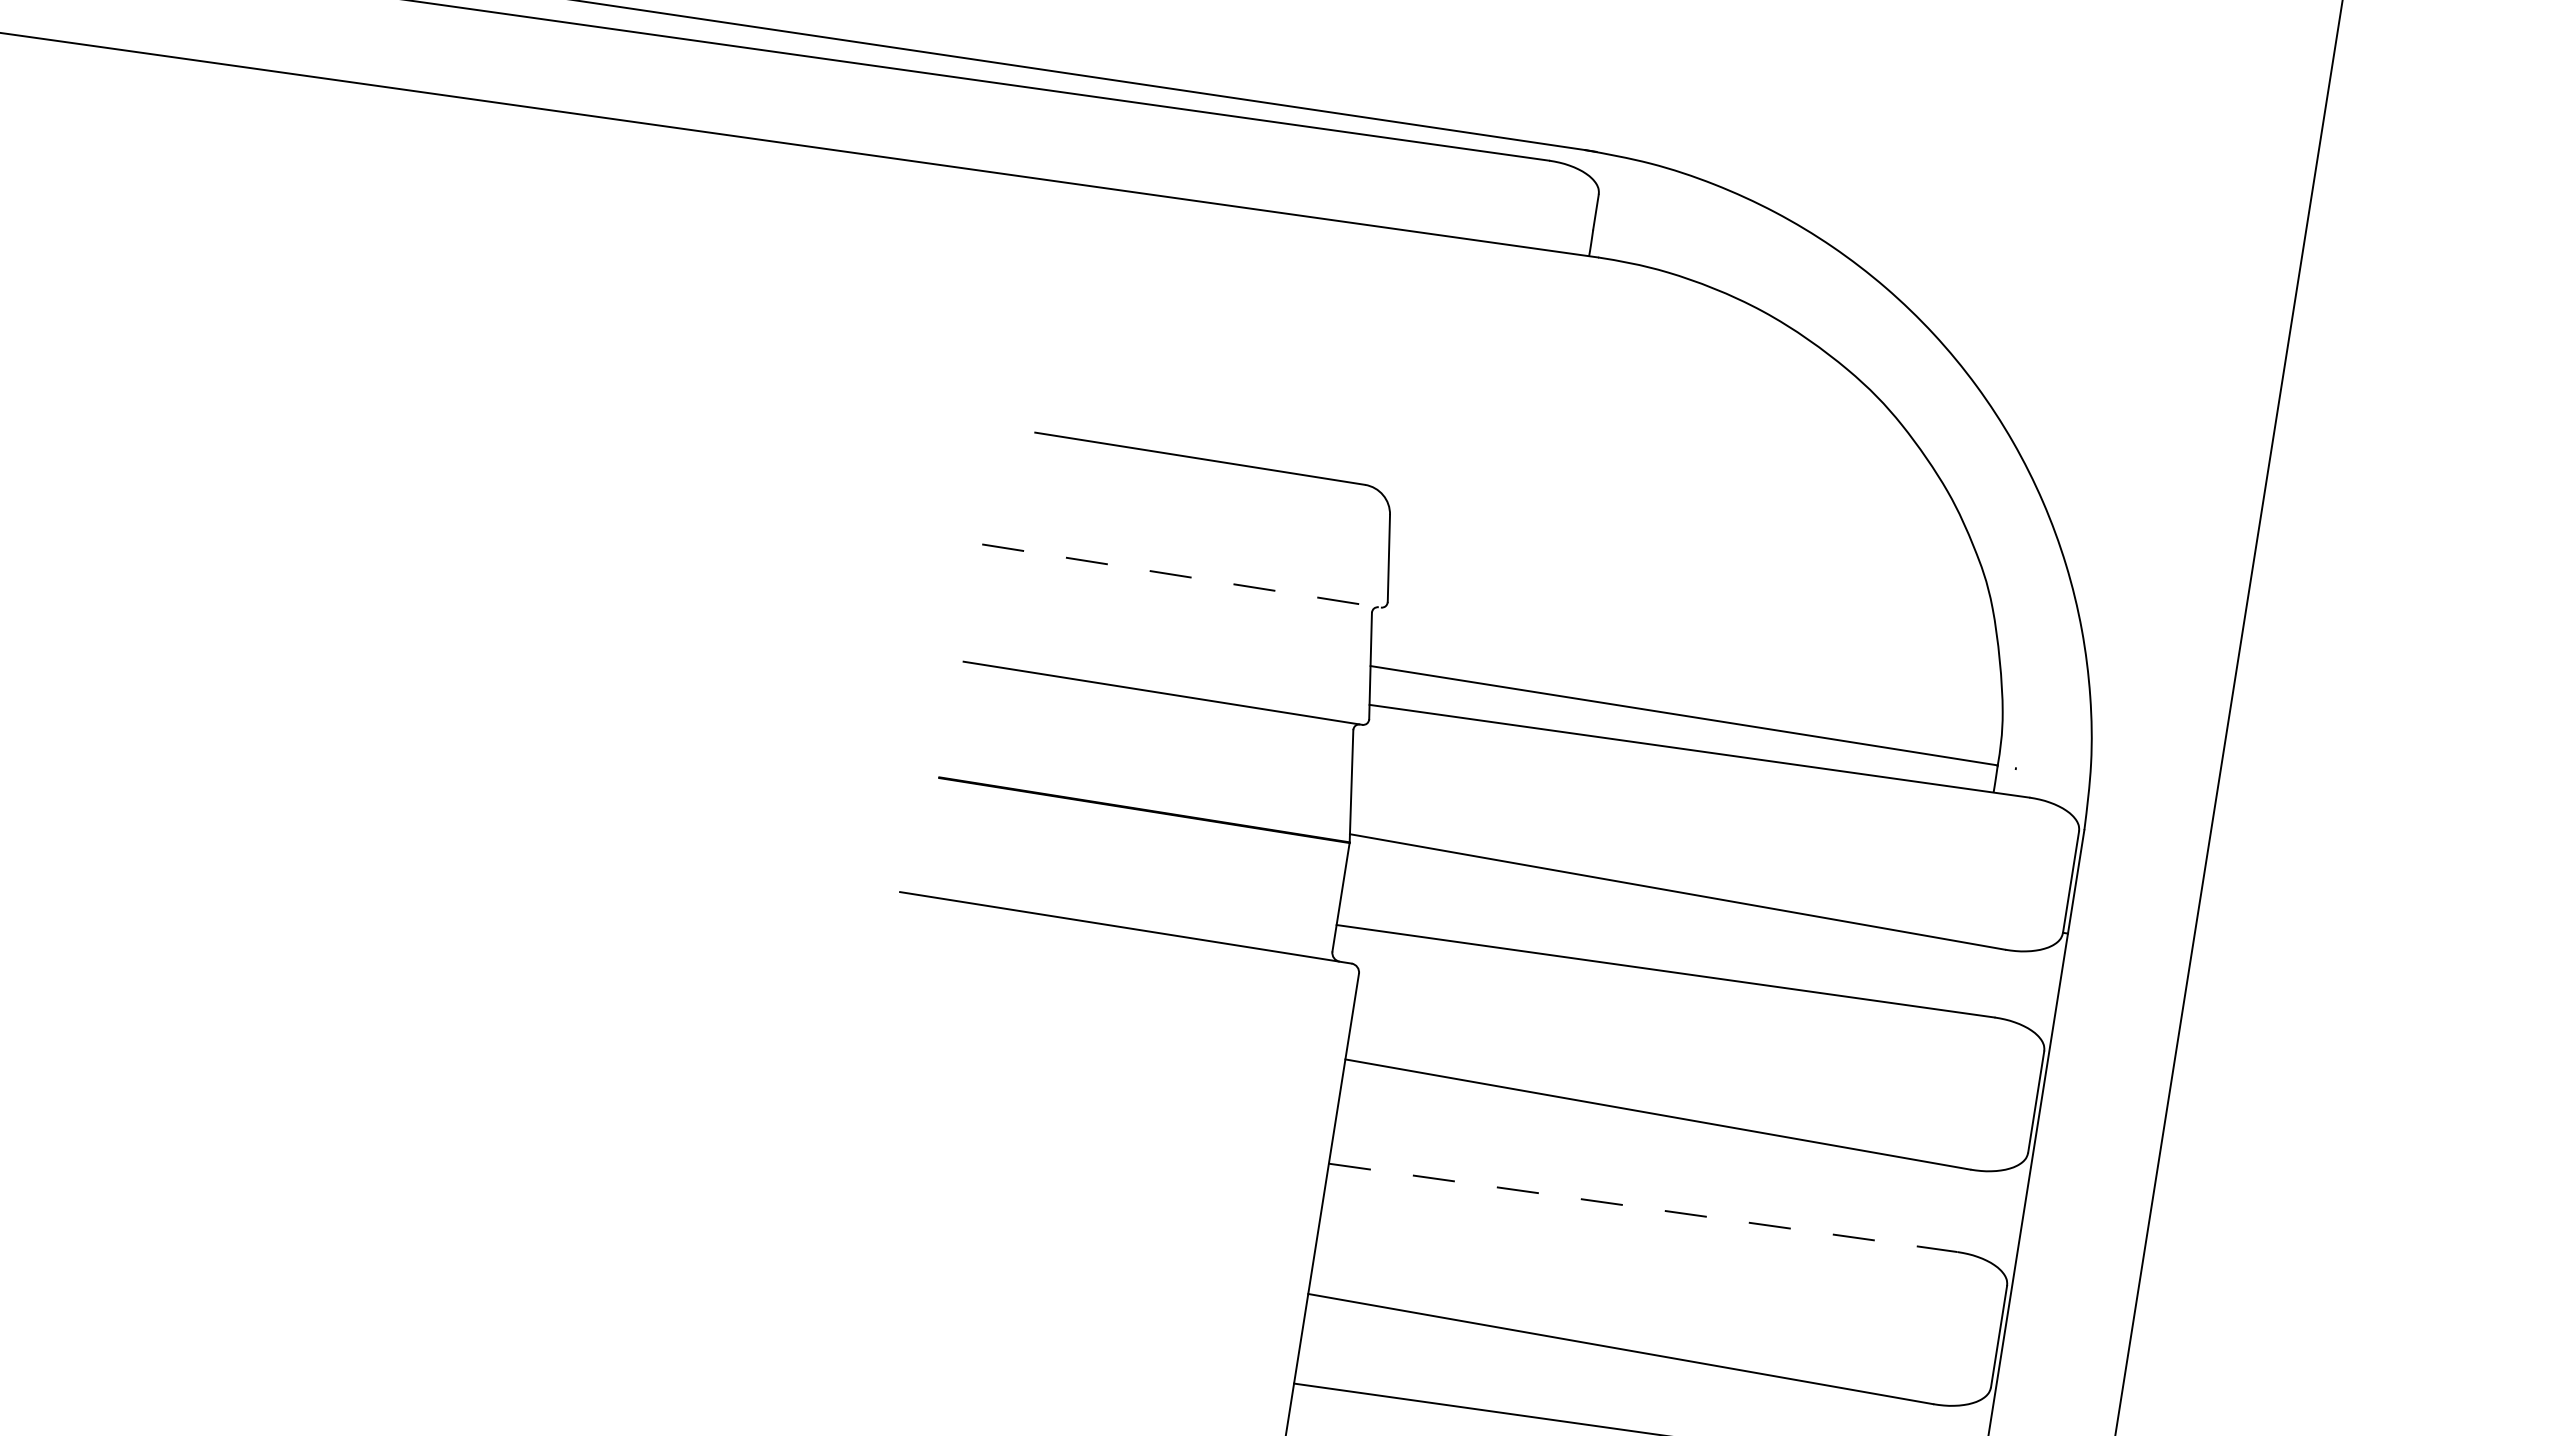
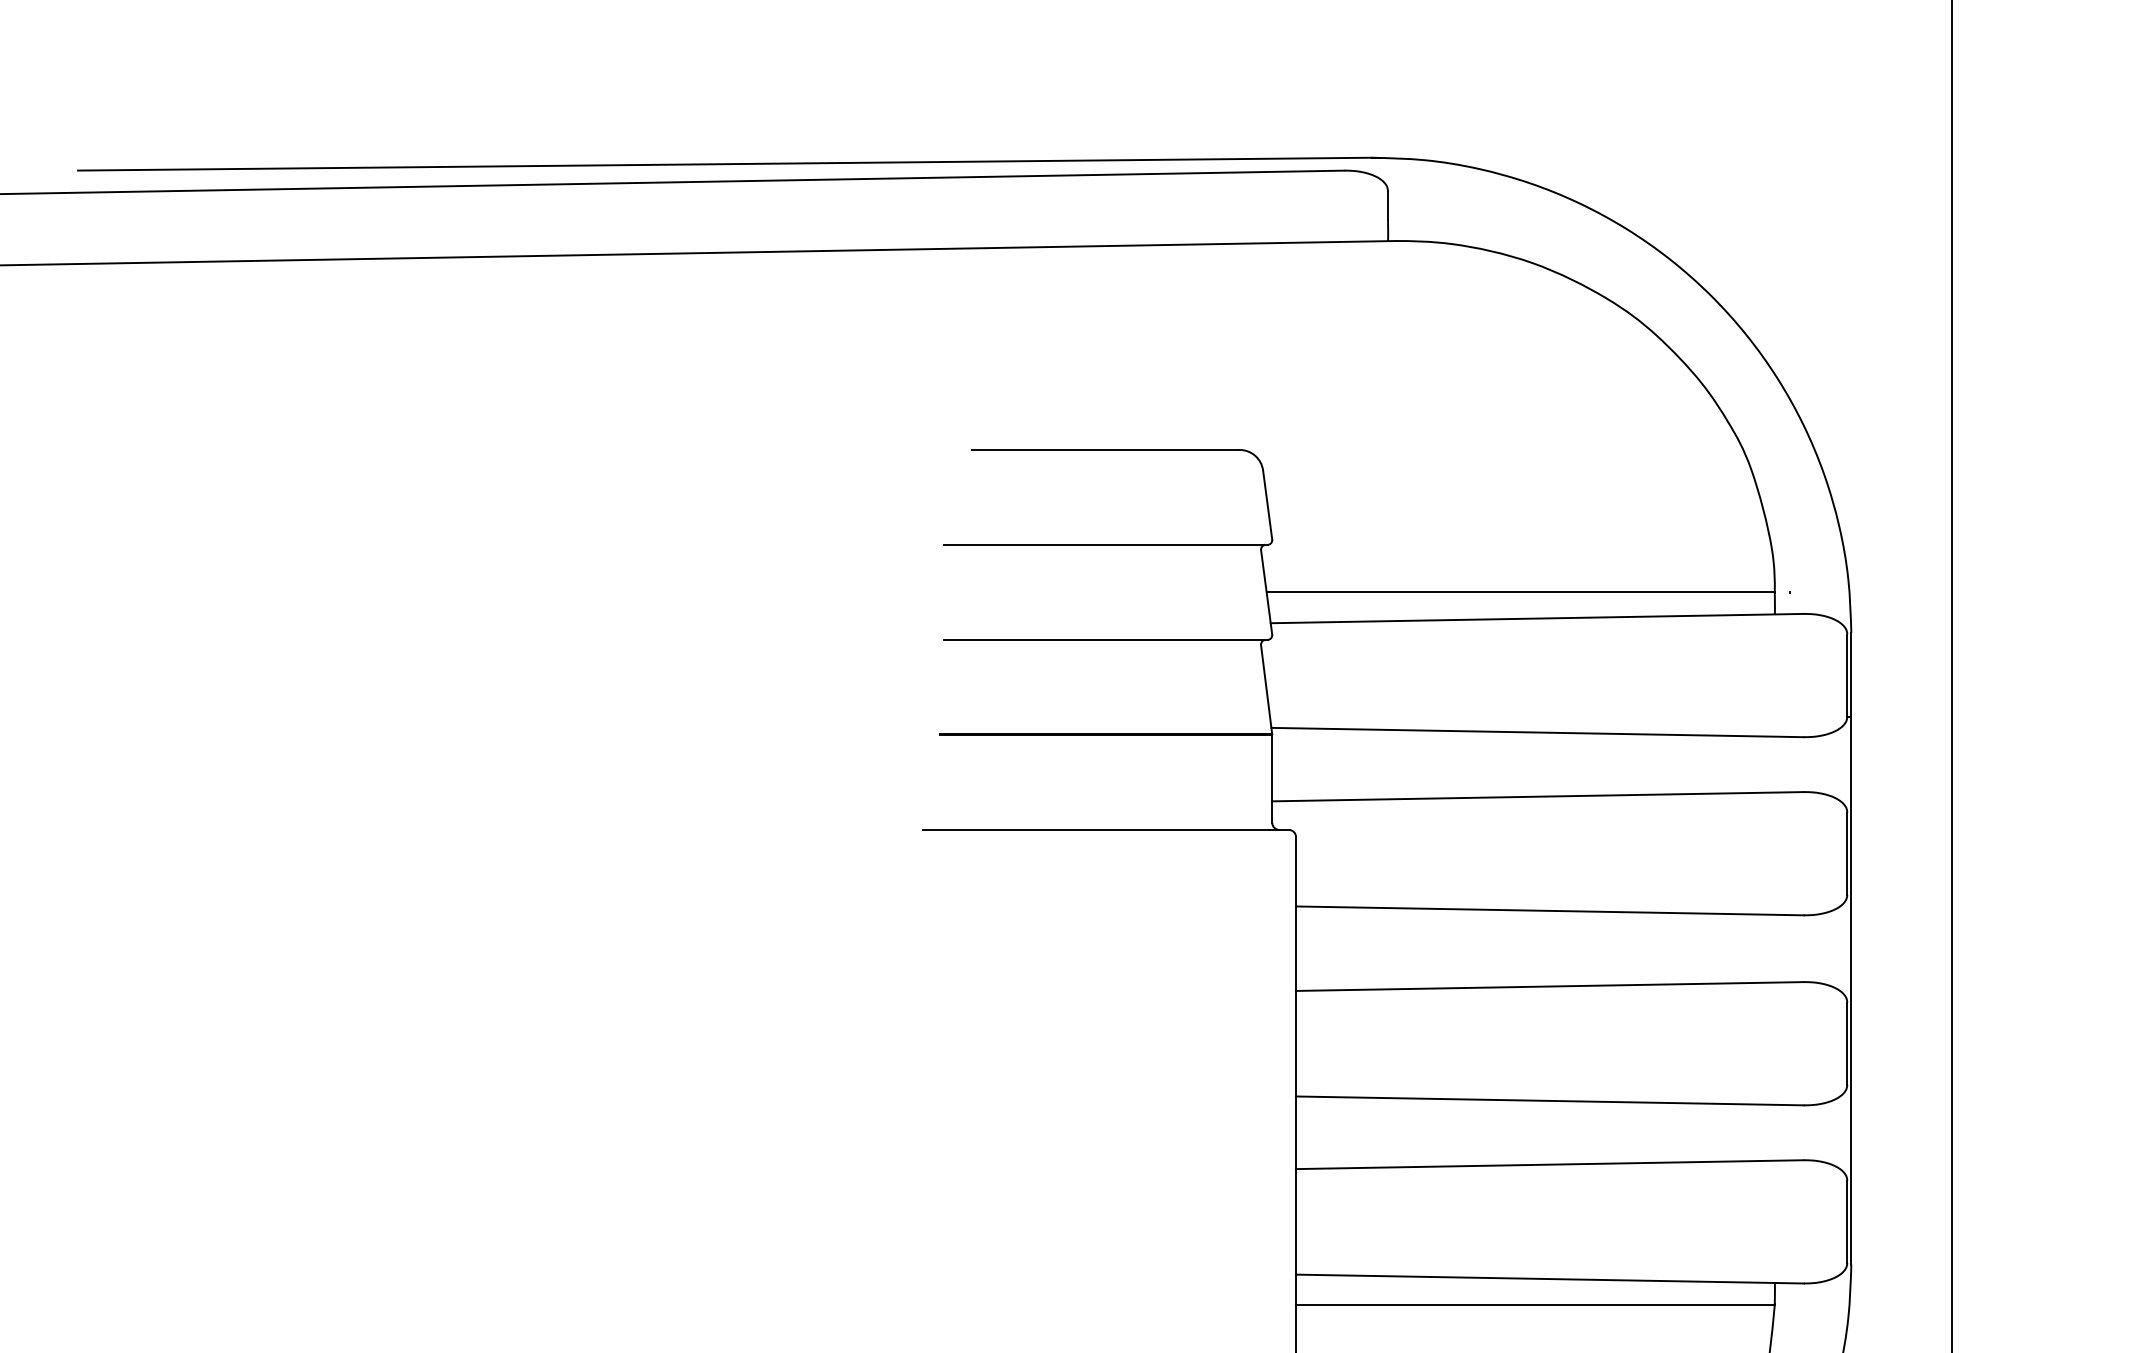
line: (1181, 575) -> (1105, 544), dashed -> solid
line: (1642, 1207) -> (1549, 986), dashed -> solid

